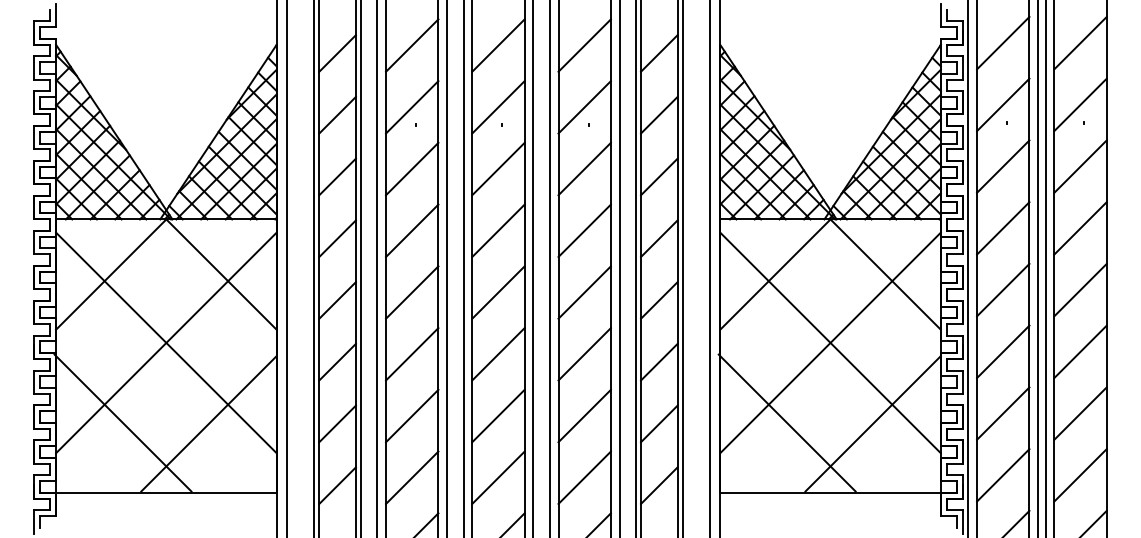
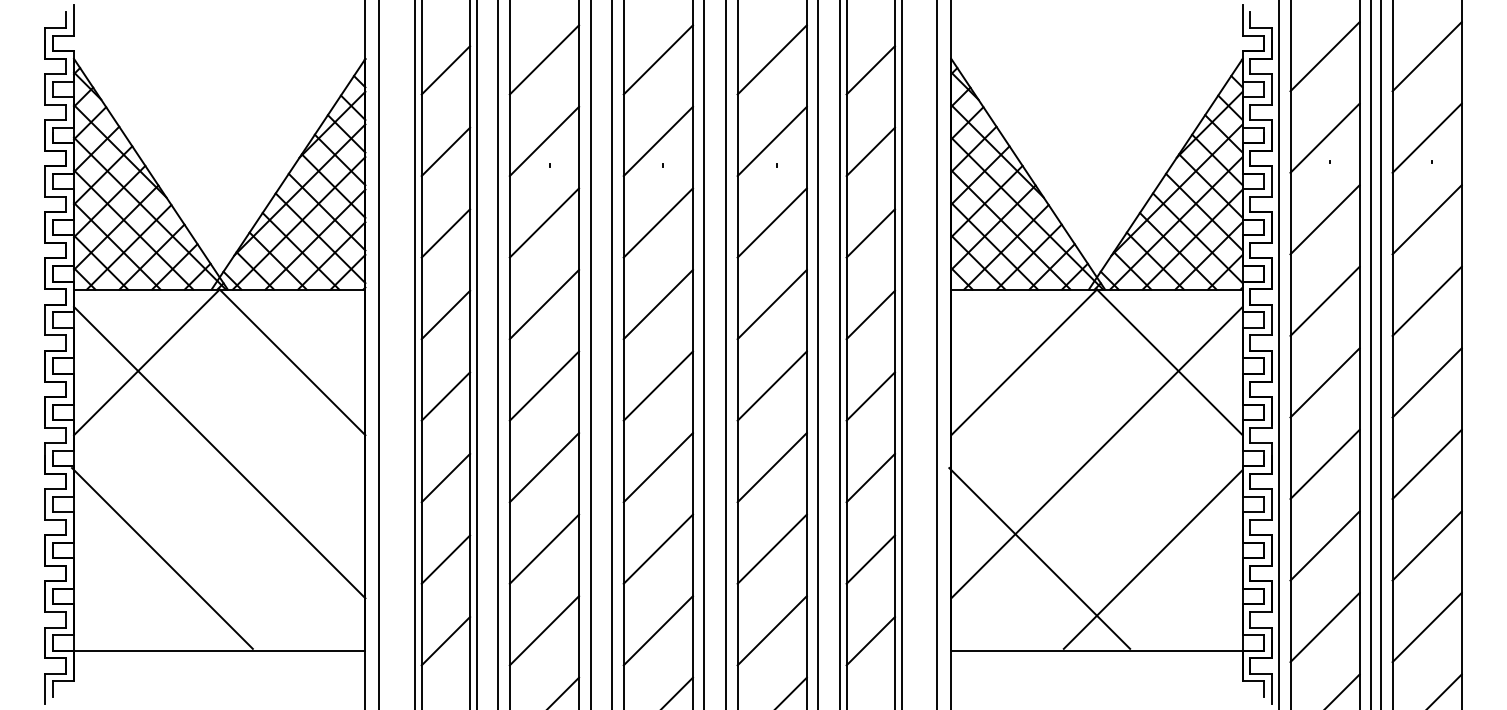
line: (166, 342) -> (219, 452), removed
line: (830, 342) -> (1096, 452), removed
line: (208, 423) -> (275, 559), removed

